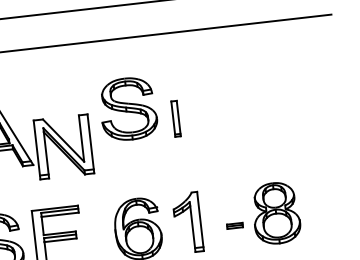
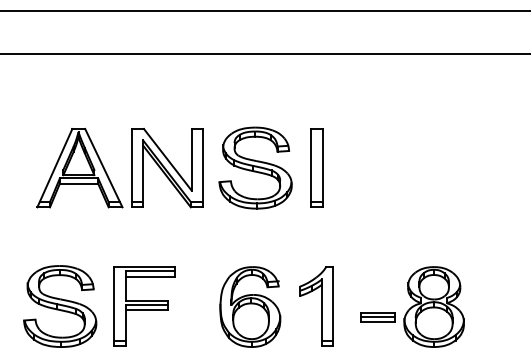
part: (128, 108) -> (255, 167), moved
part: (175, 118) -> (316, 167), size x1.67
part: (64, 147) -> (167, 168), moved
part: (234, 226) -> (377, 317), size x1.67

